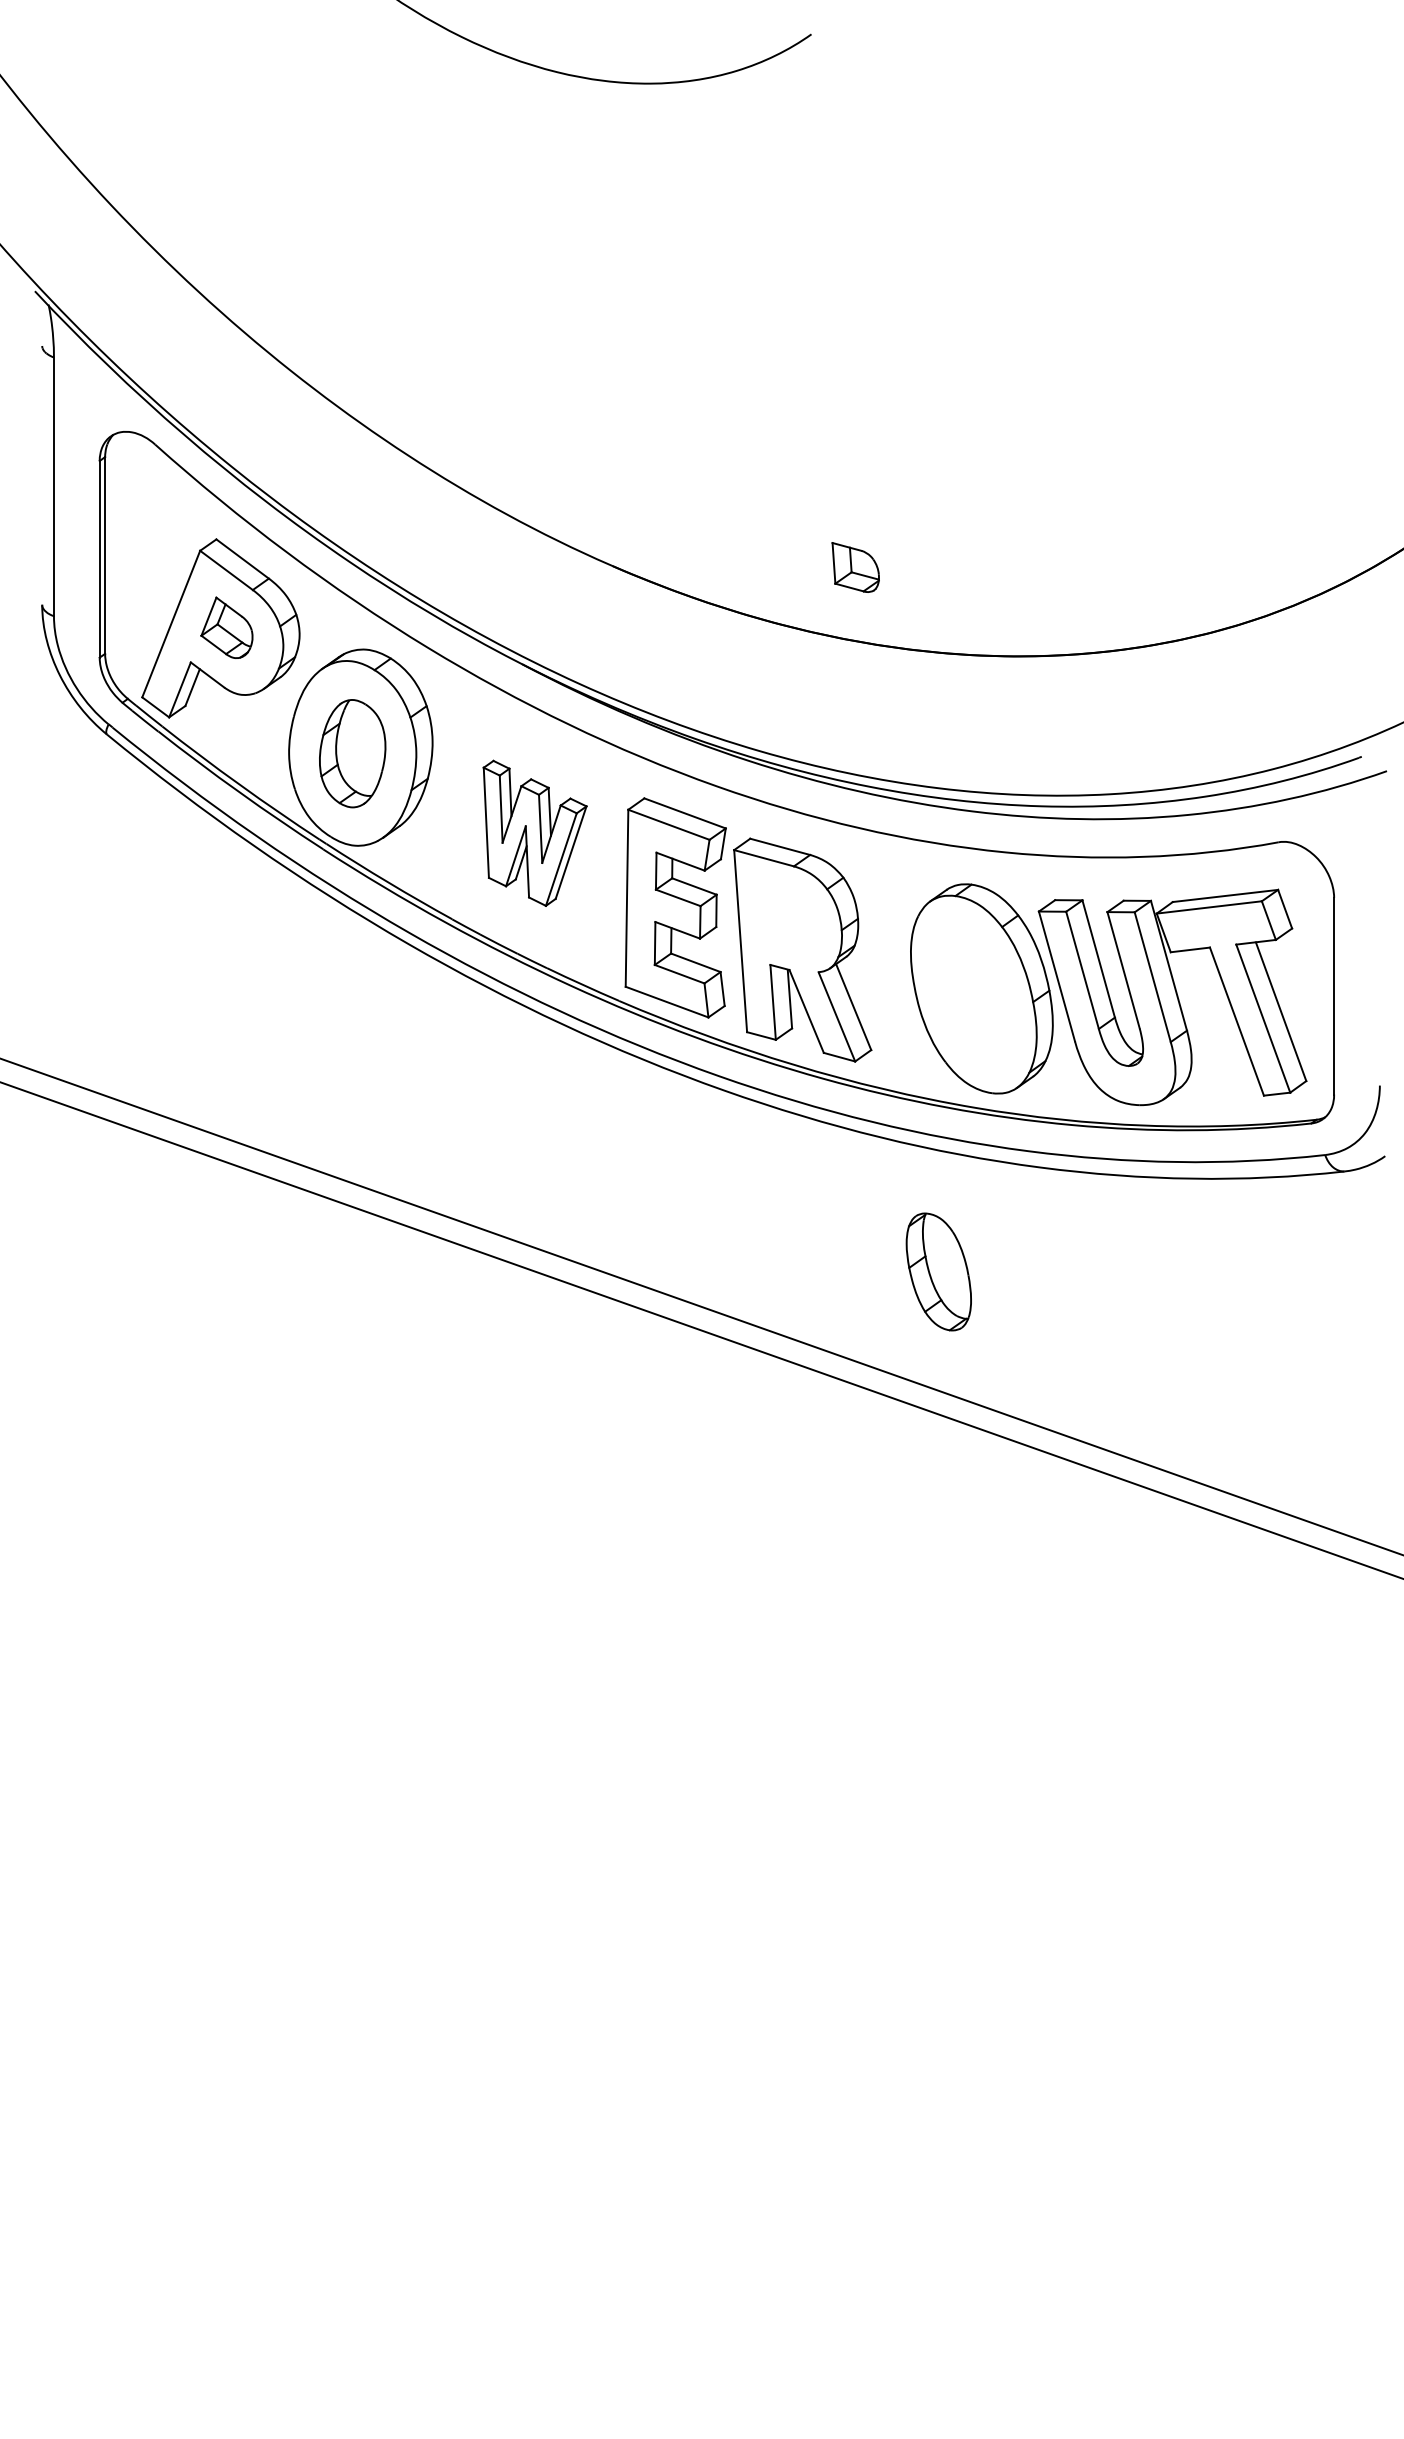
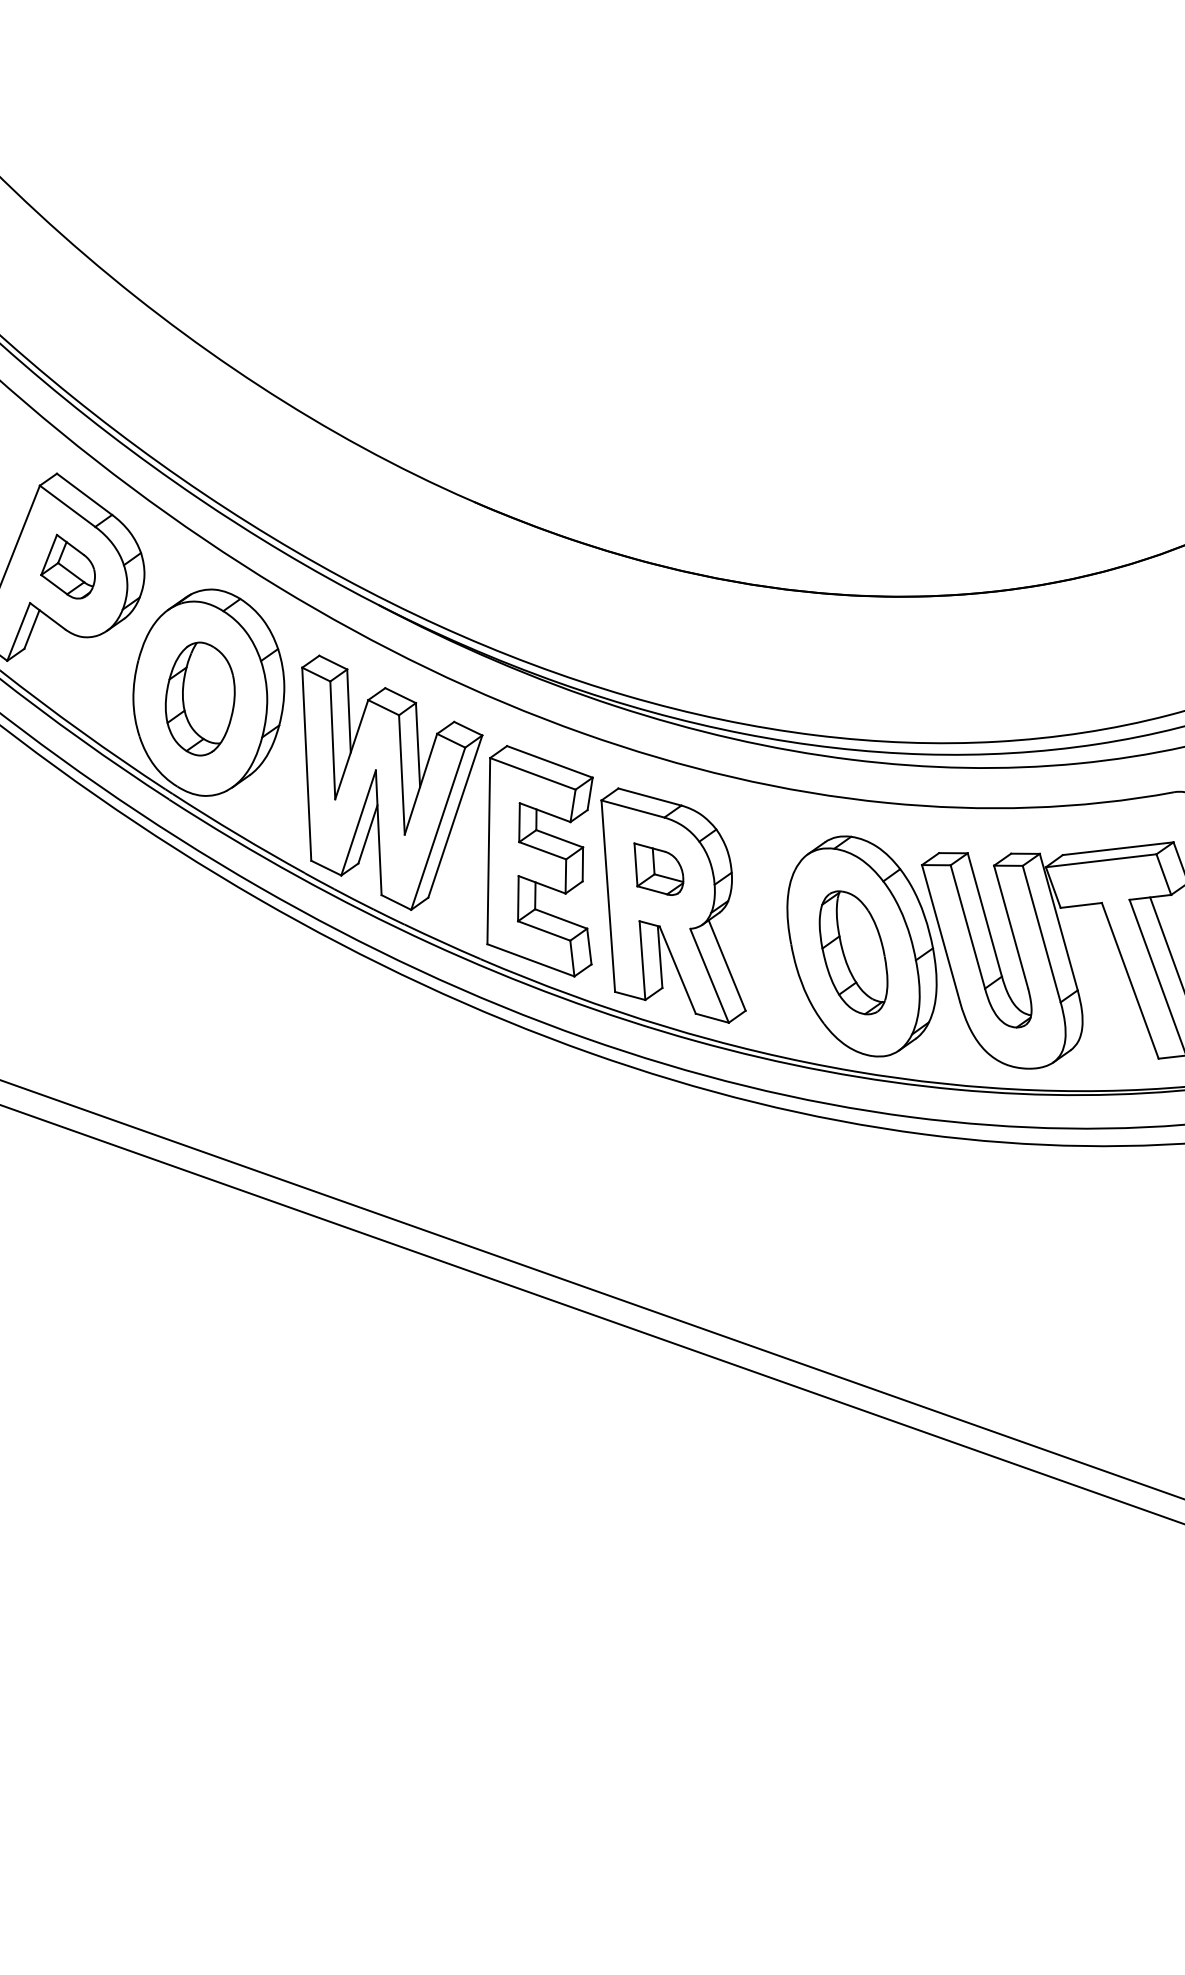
part: (855, 567) -> (658, 869), moved
part: (534, 833) -> (391, 782), size x1.67
part: (938, 1271) -> (853, 952), moved

